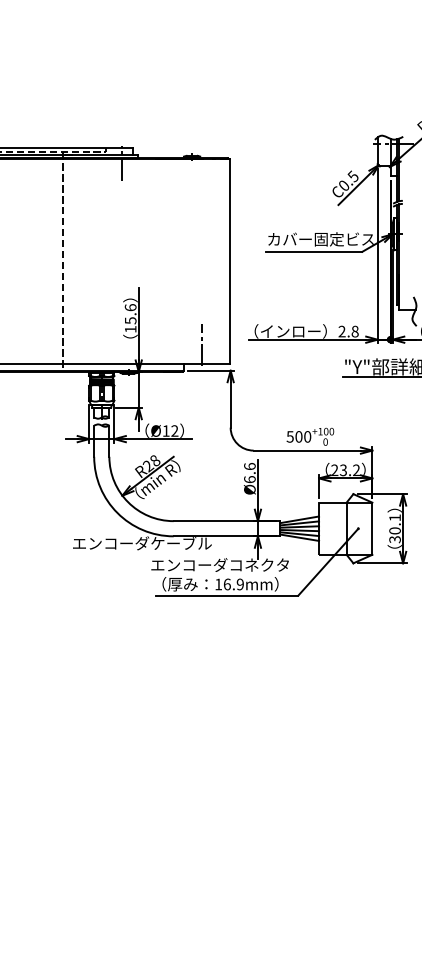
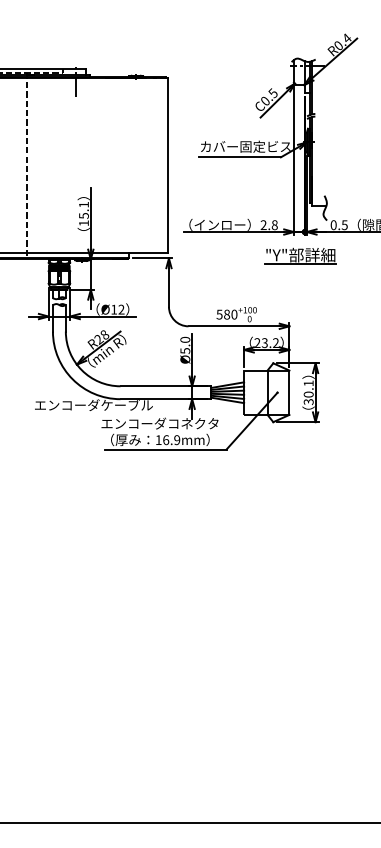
text: (130, 307) -> (83, 204), 15.6 -> 15.1
line: (201, 344) -> (144, 236), removed
text: (299, 436) -> (227, 314), 500 -> 580
text: (250, 471) -> (185, 344), Ø6.6 -> Ø5.0

